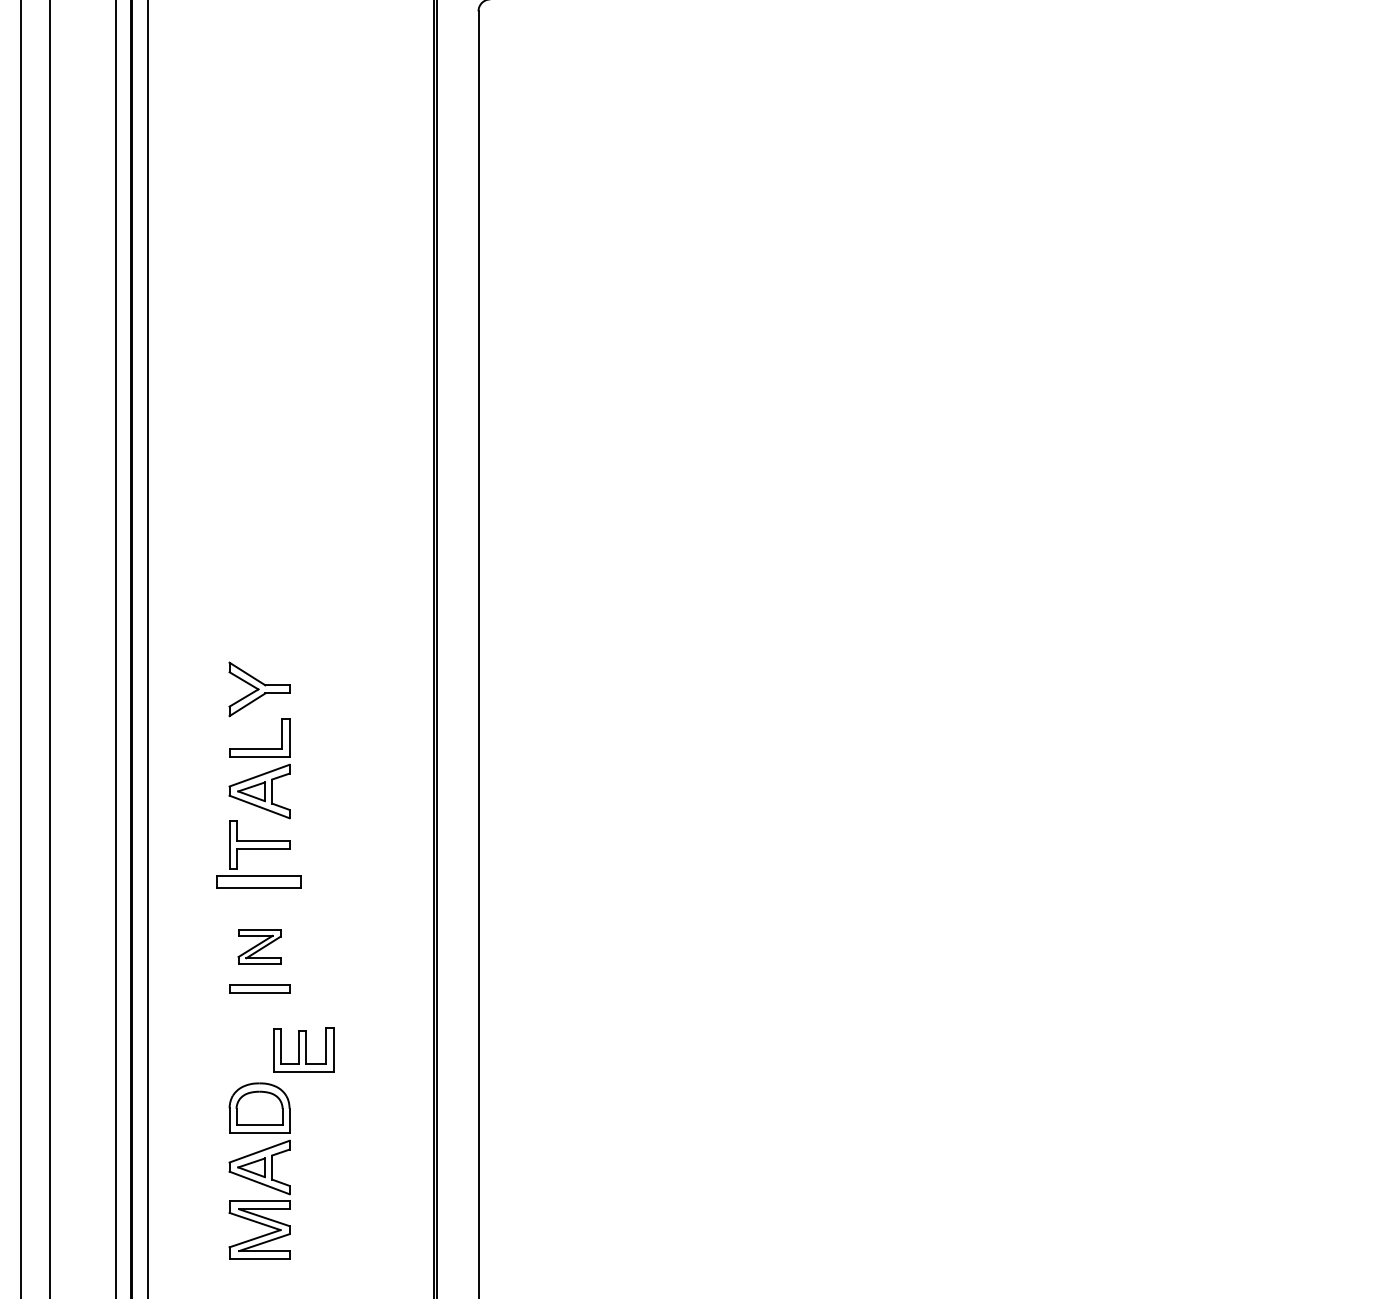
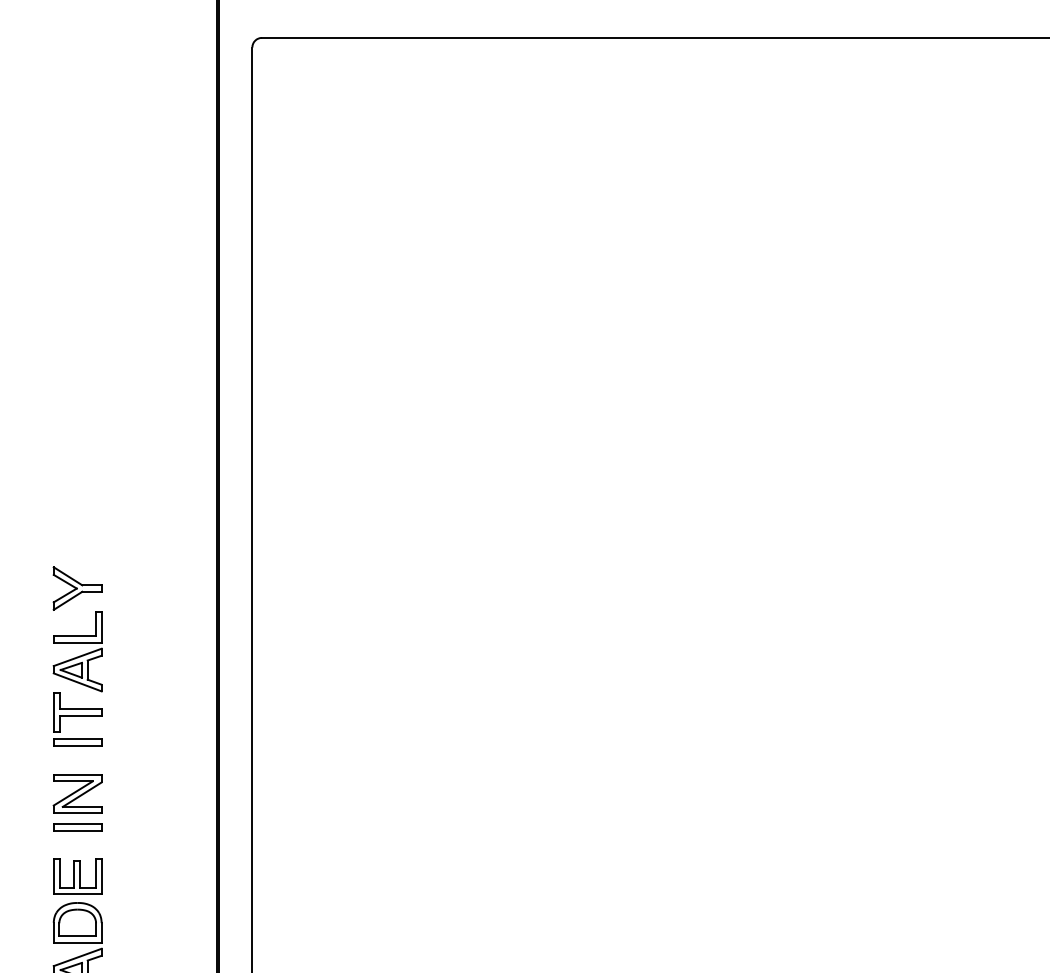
part: (259, 881) -> (77, 741), size x0.71
part: (259, 946) -> (77, 793), size x1.43
part: (303, 1049) -> (77, 875), moved

